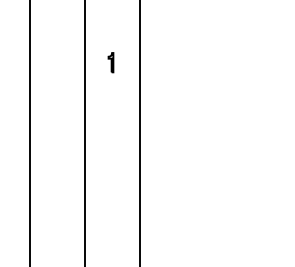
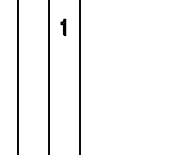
part: (111, 61) -> (63, 26), size x1.43

